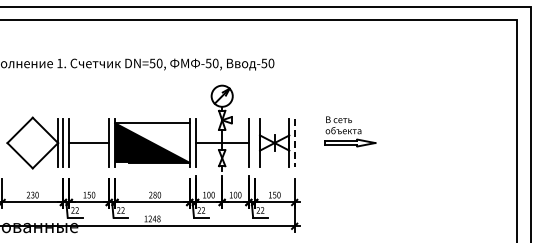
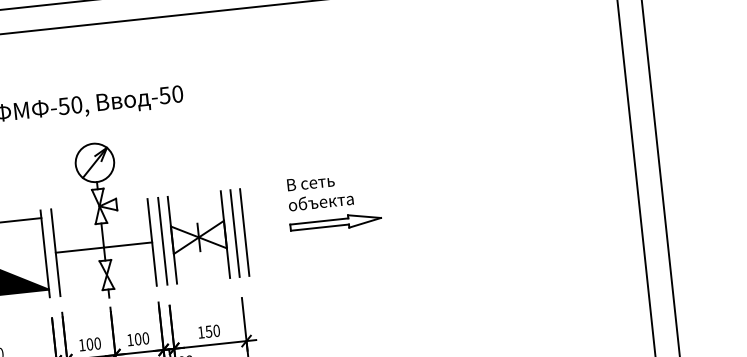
line: (254, 143) -> (162, 242), added
line: (294, 143) -> (234, 234), dashed -> solid
line: (300, 143) -> (245, 233), added

